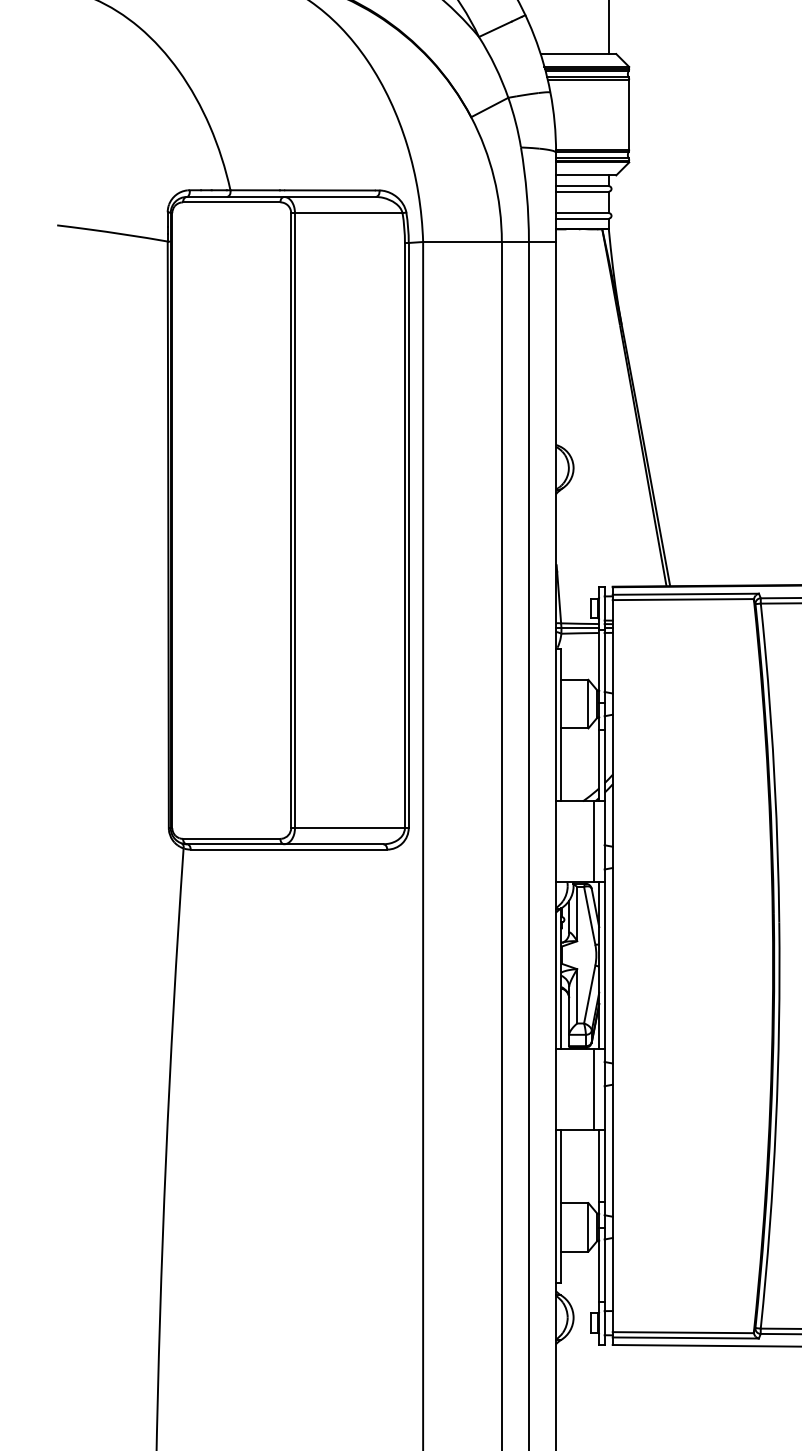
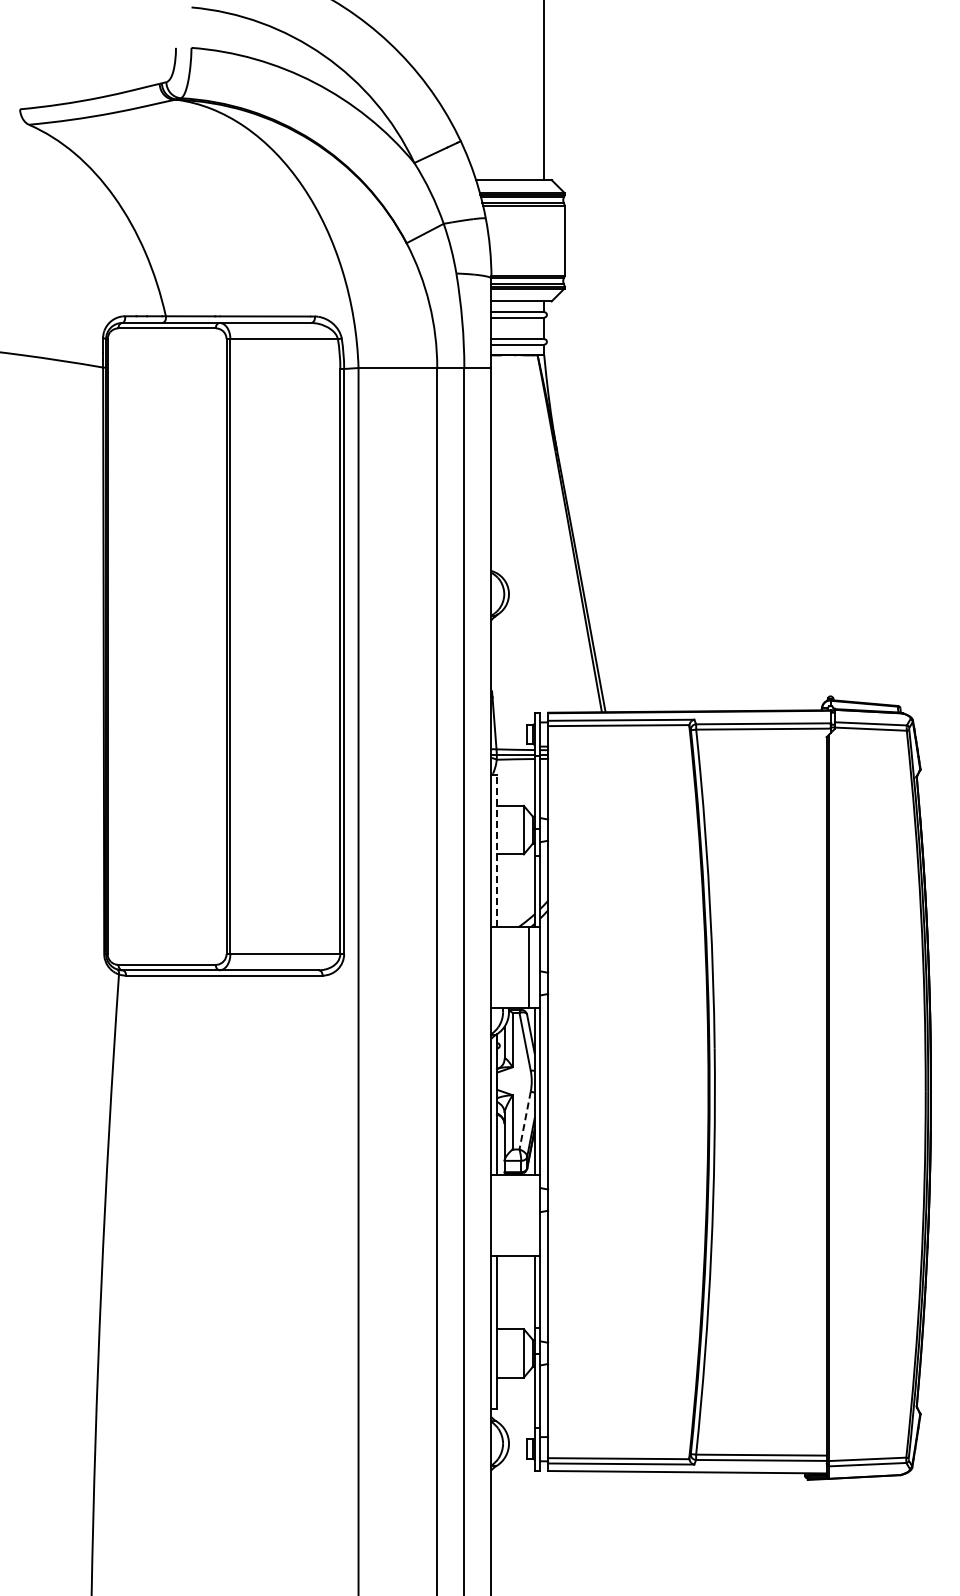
line: (561, 724) -> (496, 850), solid -> dashed
line: (590, 995) -> (525, 1121), solid -> dashed
line: (594, 1089) -> (529, 1215), removed

